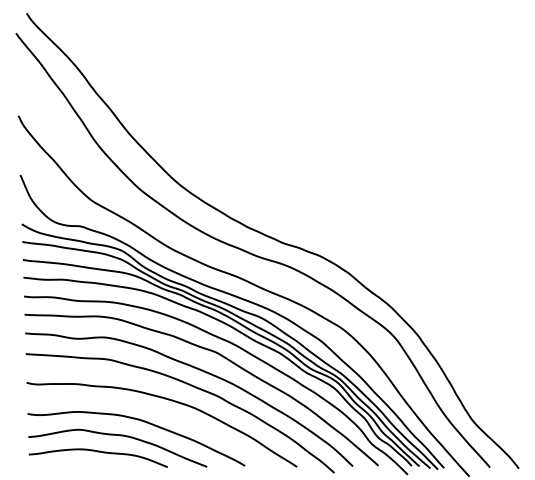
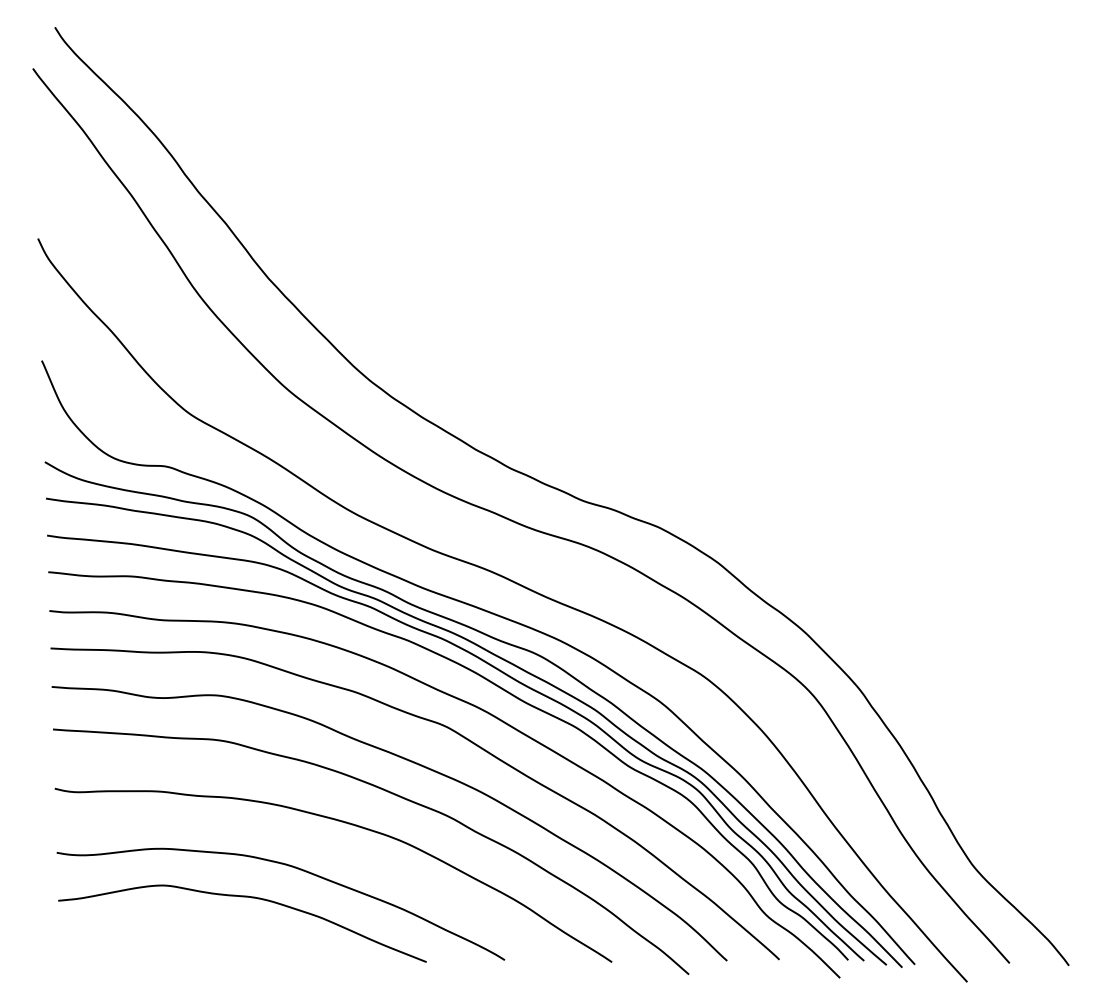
curve: (97, 452) -> (200, 932), removed

